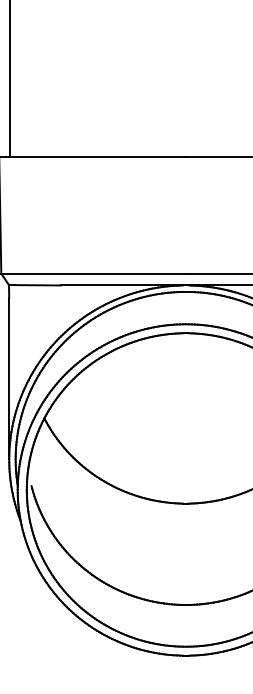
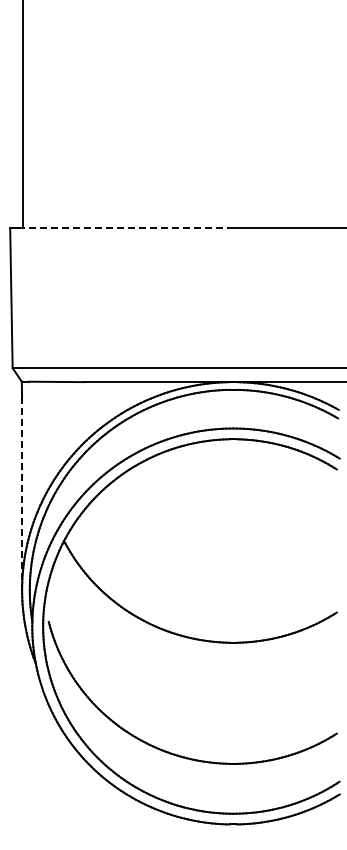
line: (95, 156) -> (125, 228), solid -> dashed
line: (9, 378) -> (22, 493), solid -> dashed

